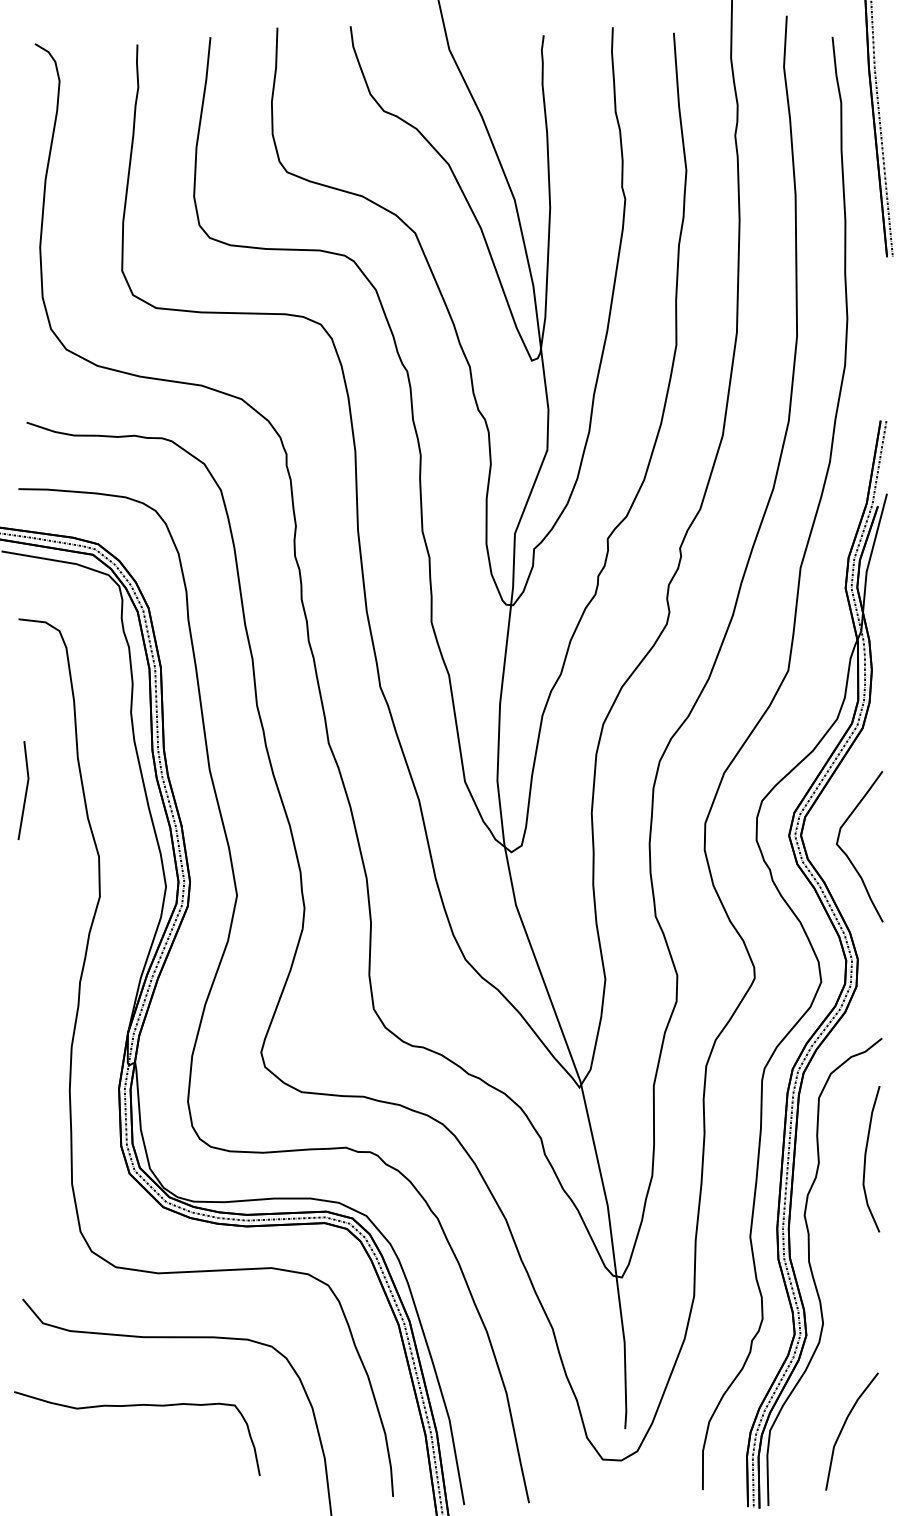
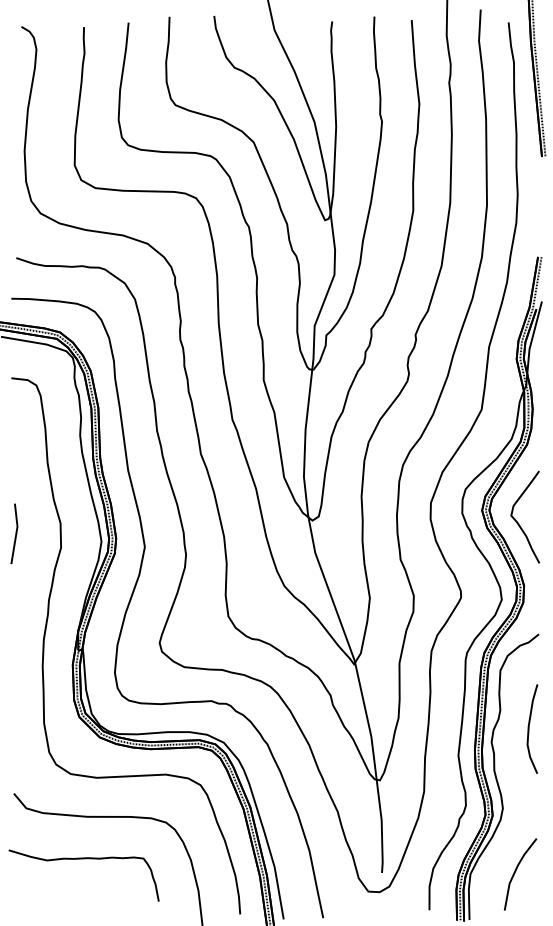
line: (25, 789) -> (15, 533), moved
curve: (866, 1158) -> (529, 728), moved

